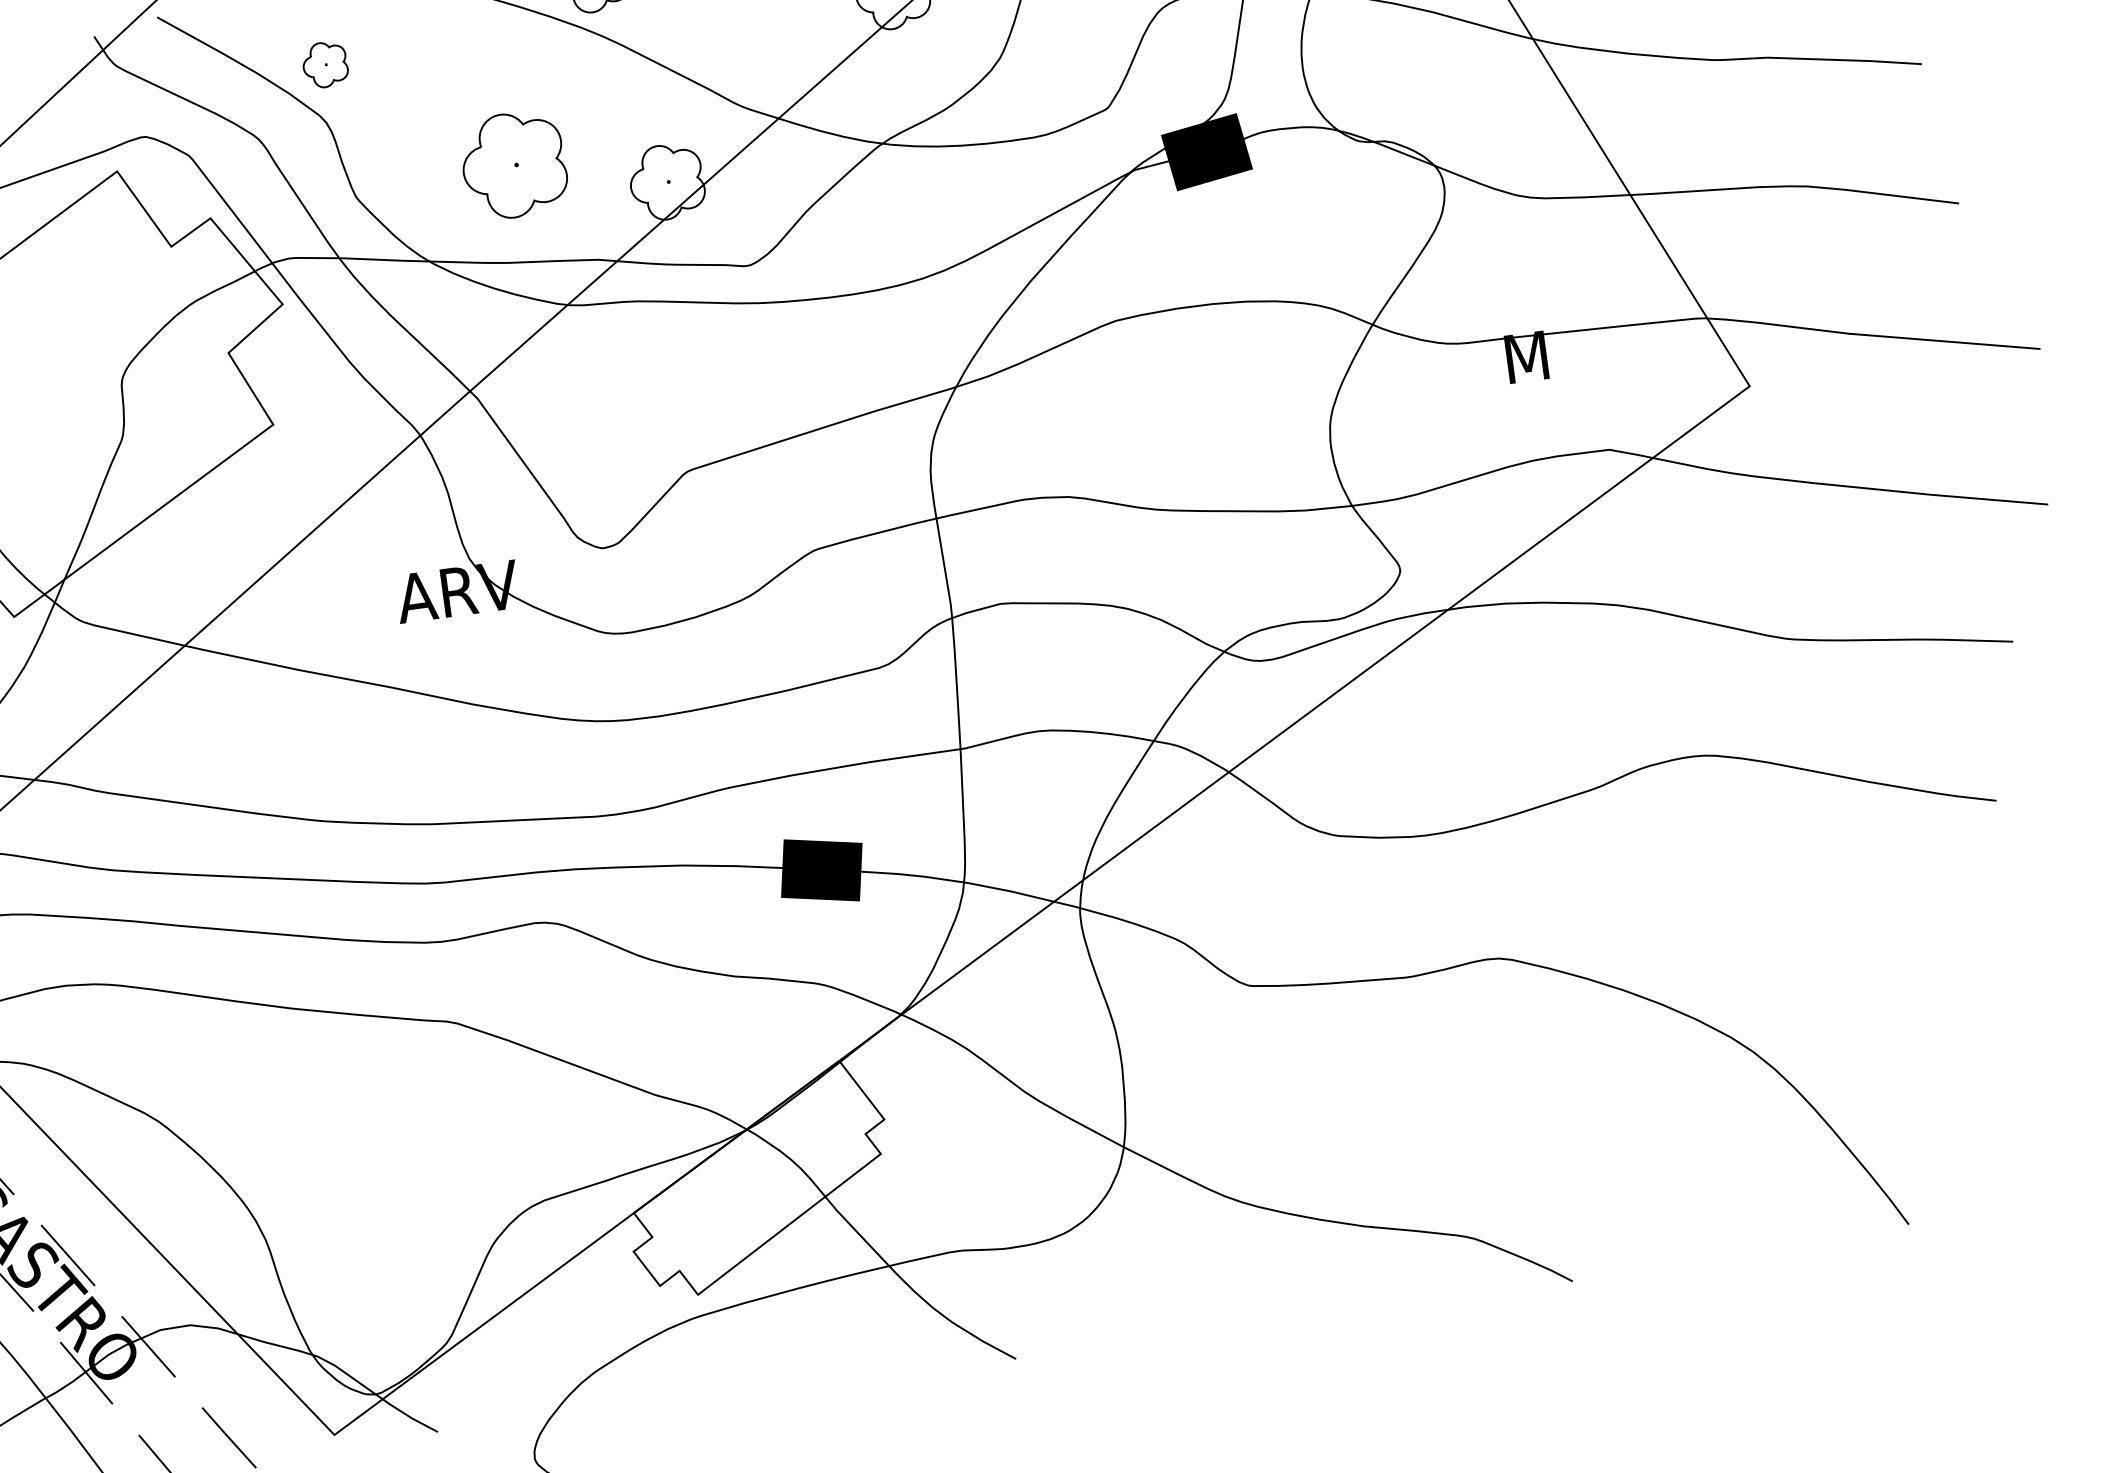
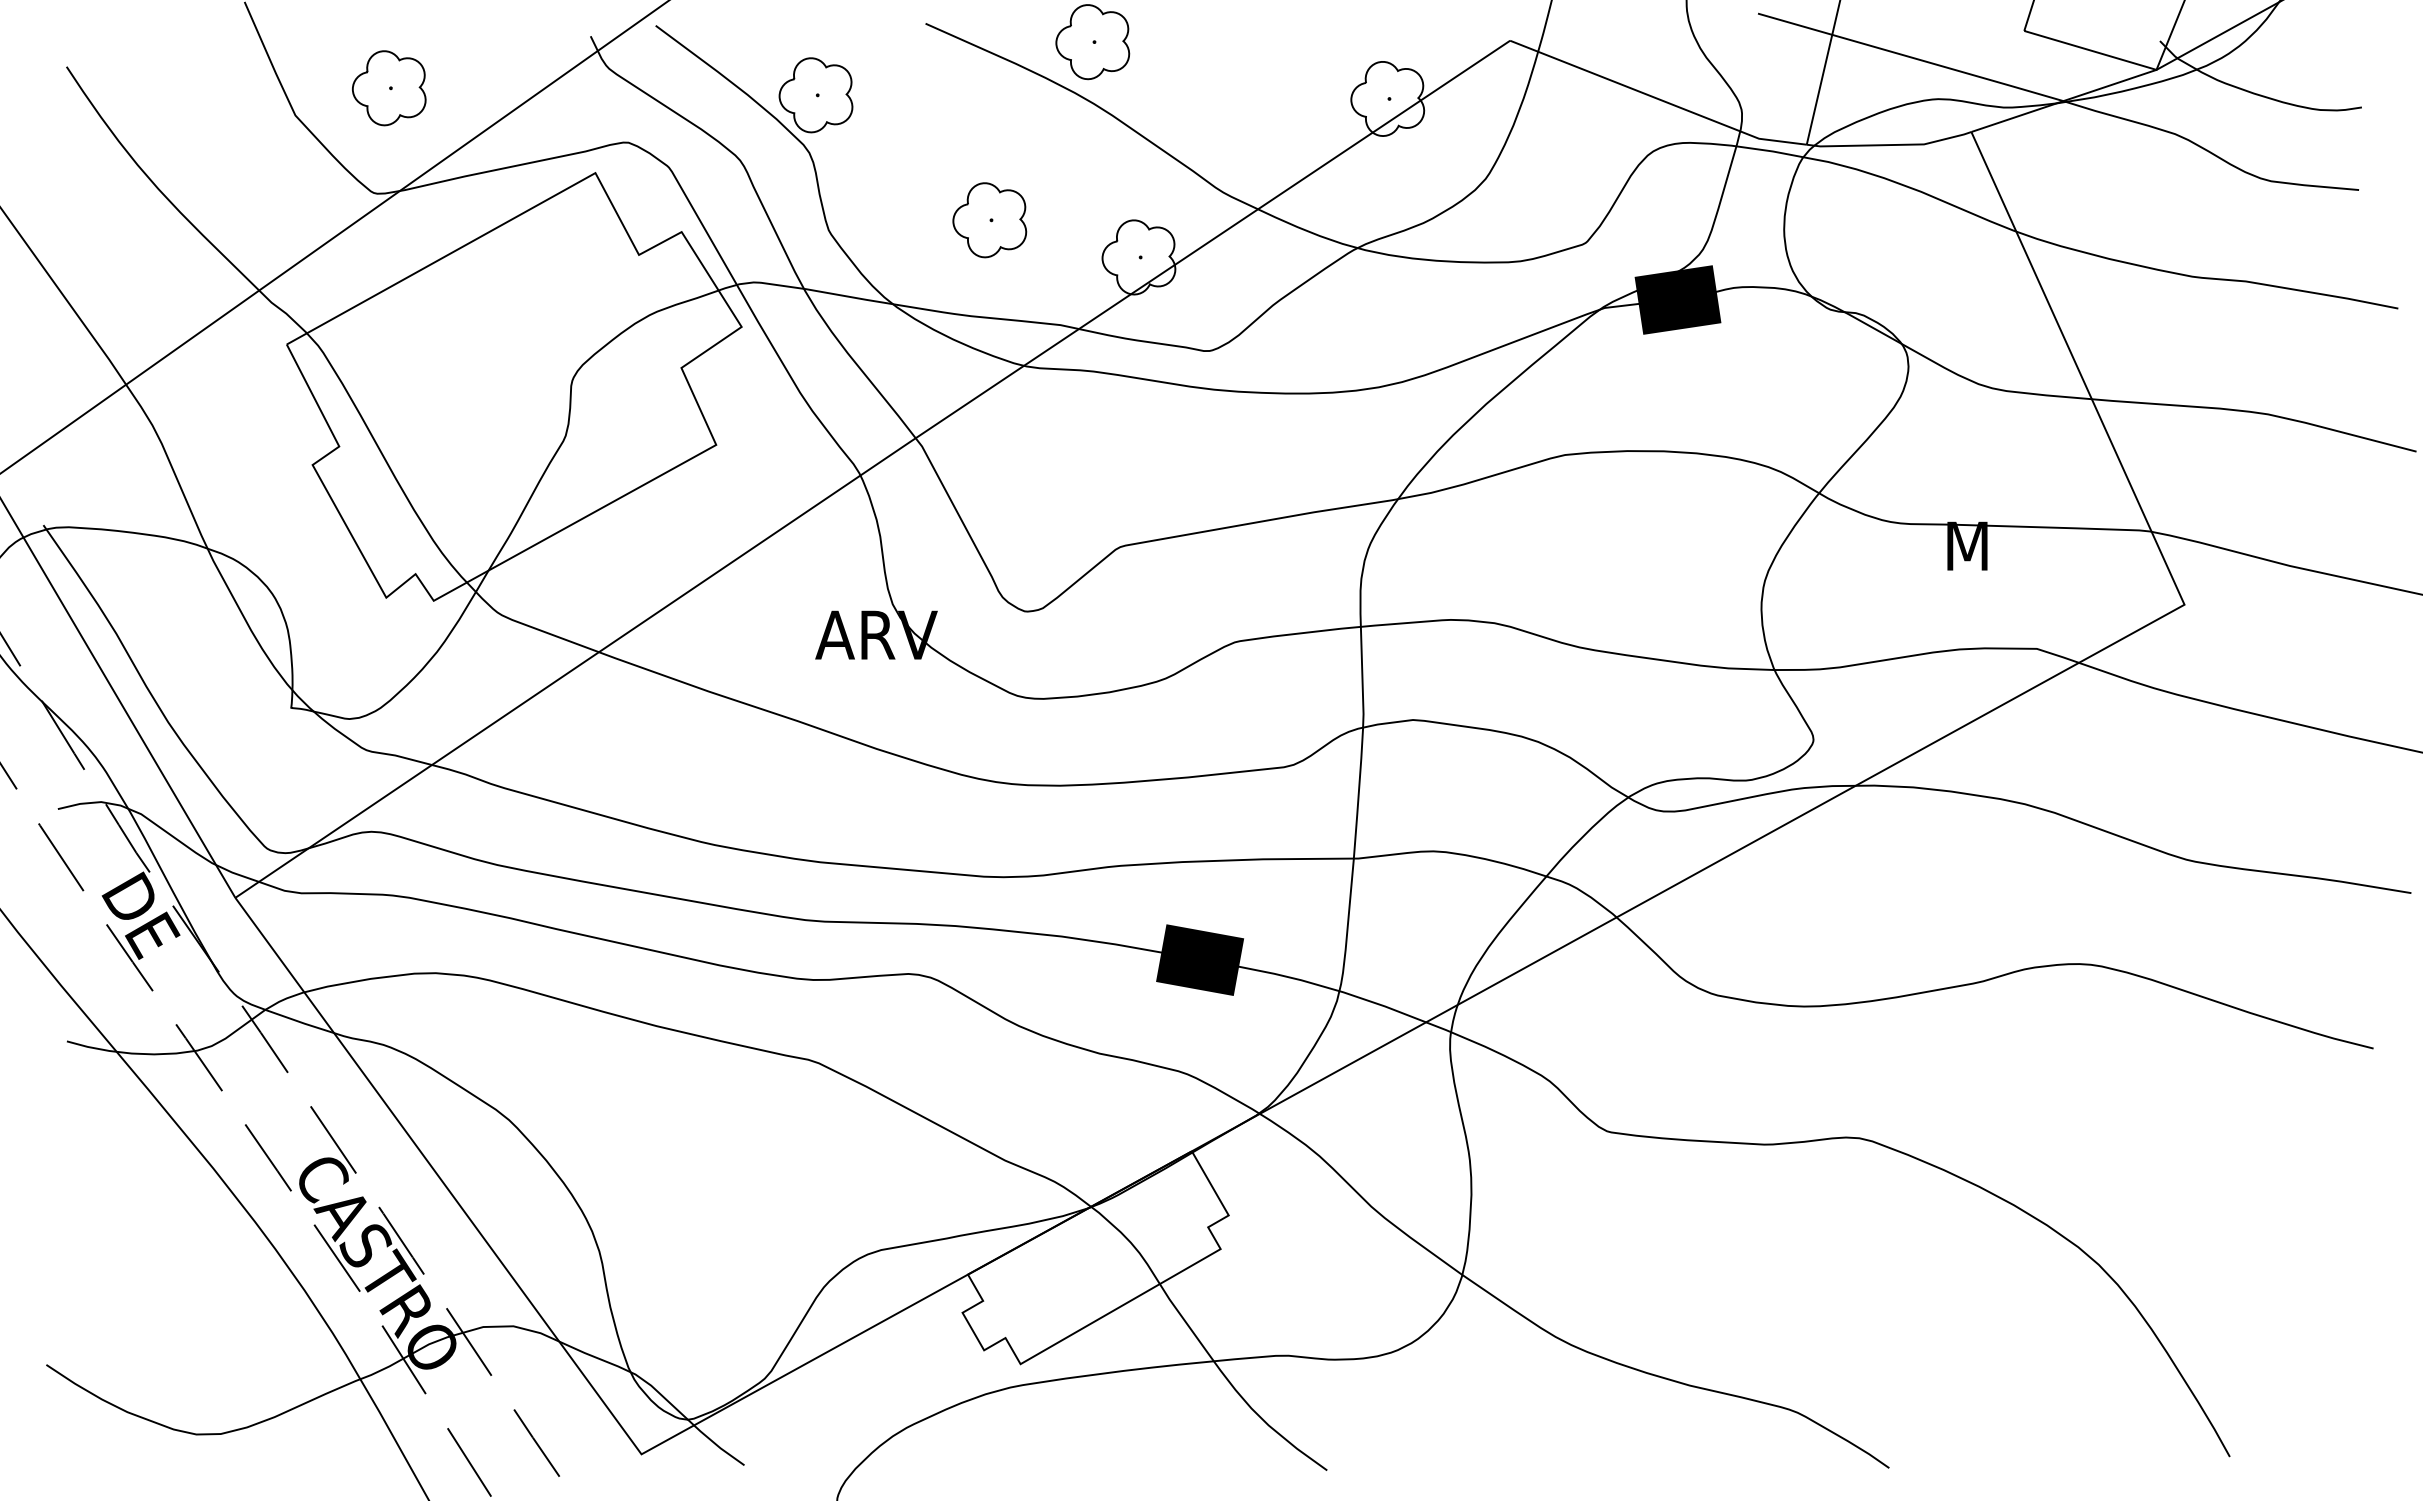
part: (324, 65) -> (815, 95), size x1.67
part: (514, 165) -> (989, 220), size x0.71

